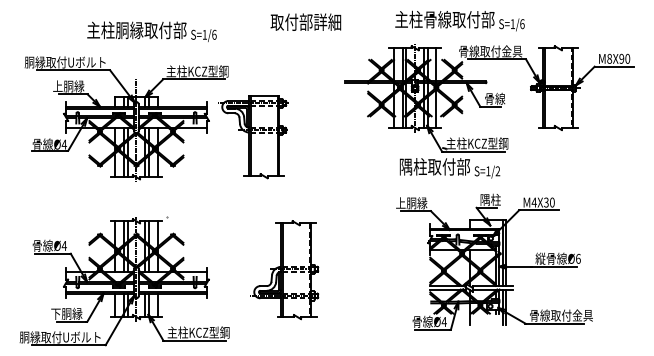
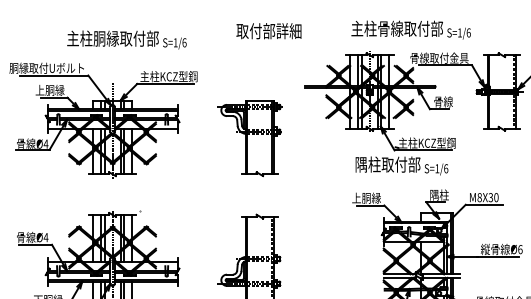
part: (253, 137) -> (250, 138), moved
text: (497, 171) -> (445, 168), S=1/2 -> S=1/6
text: (533, 202) -> (478, 197), M4X30 -> M8X30

